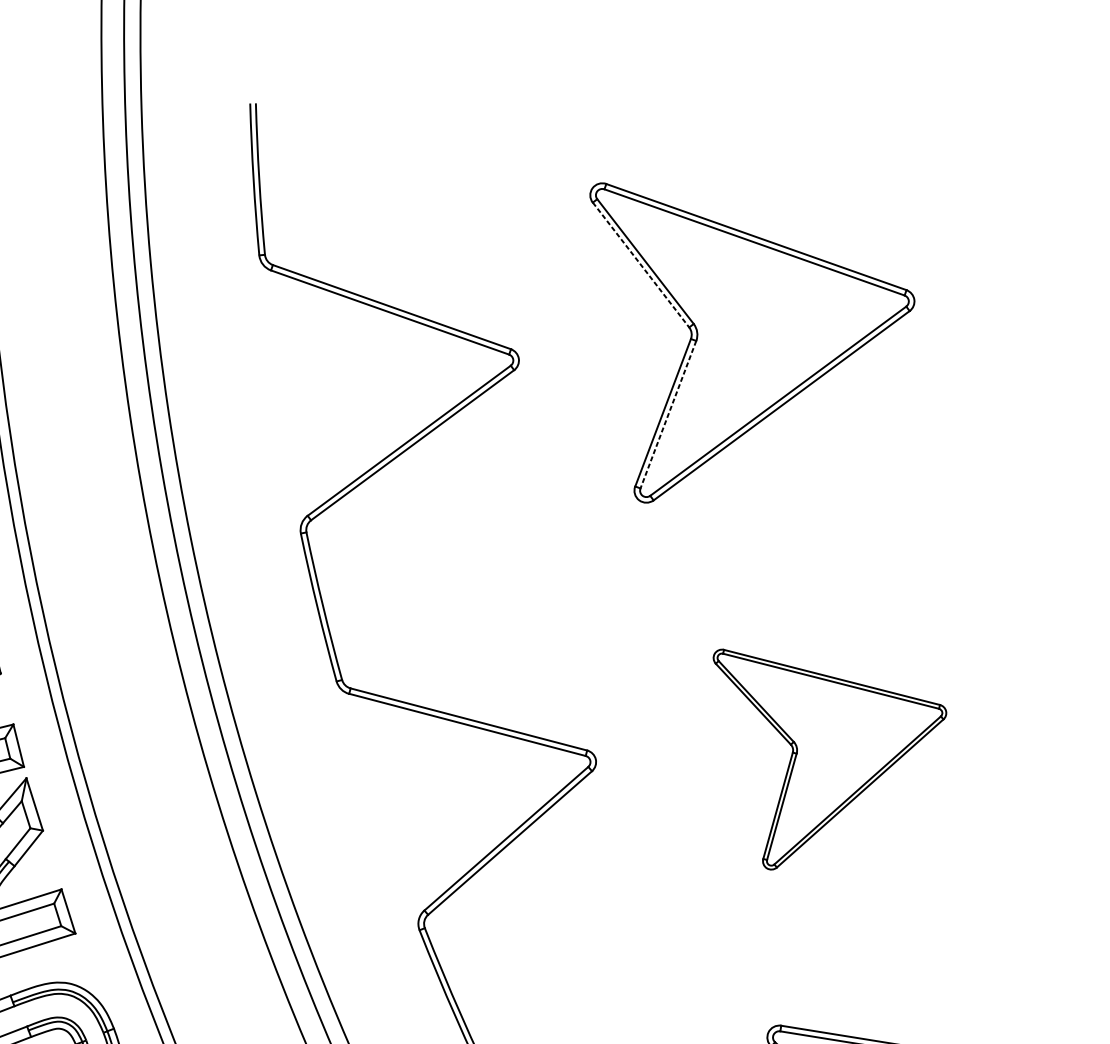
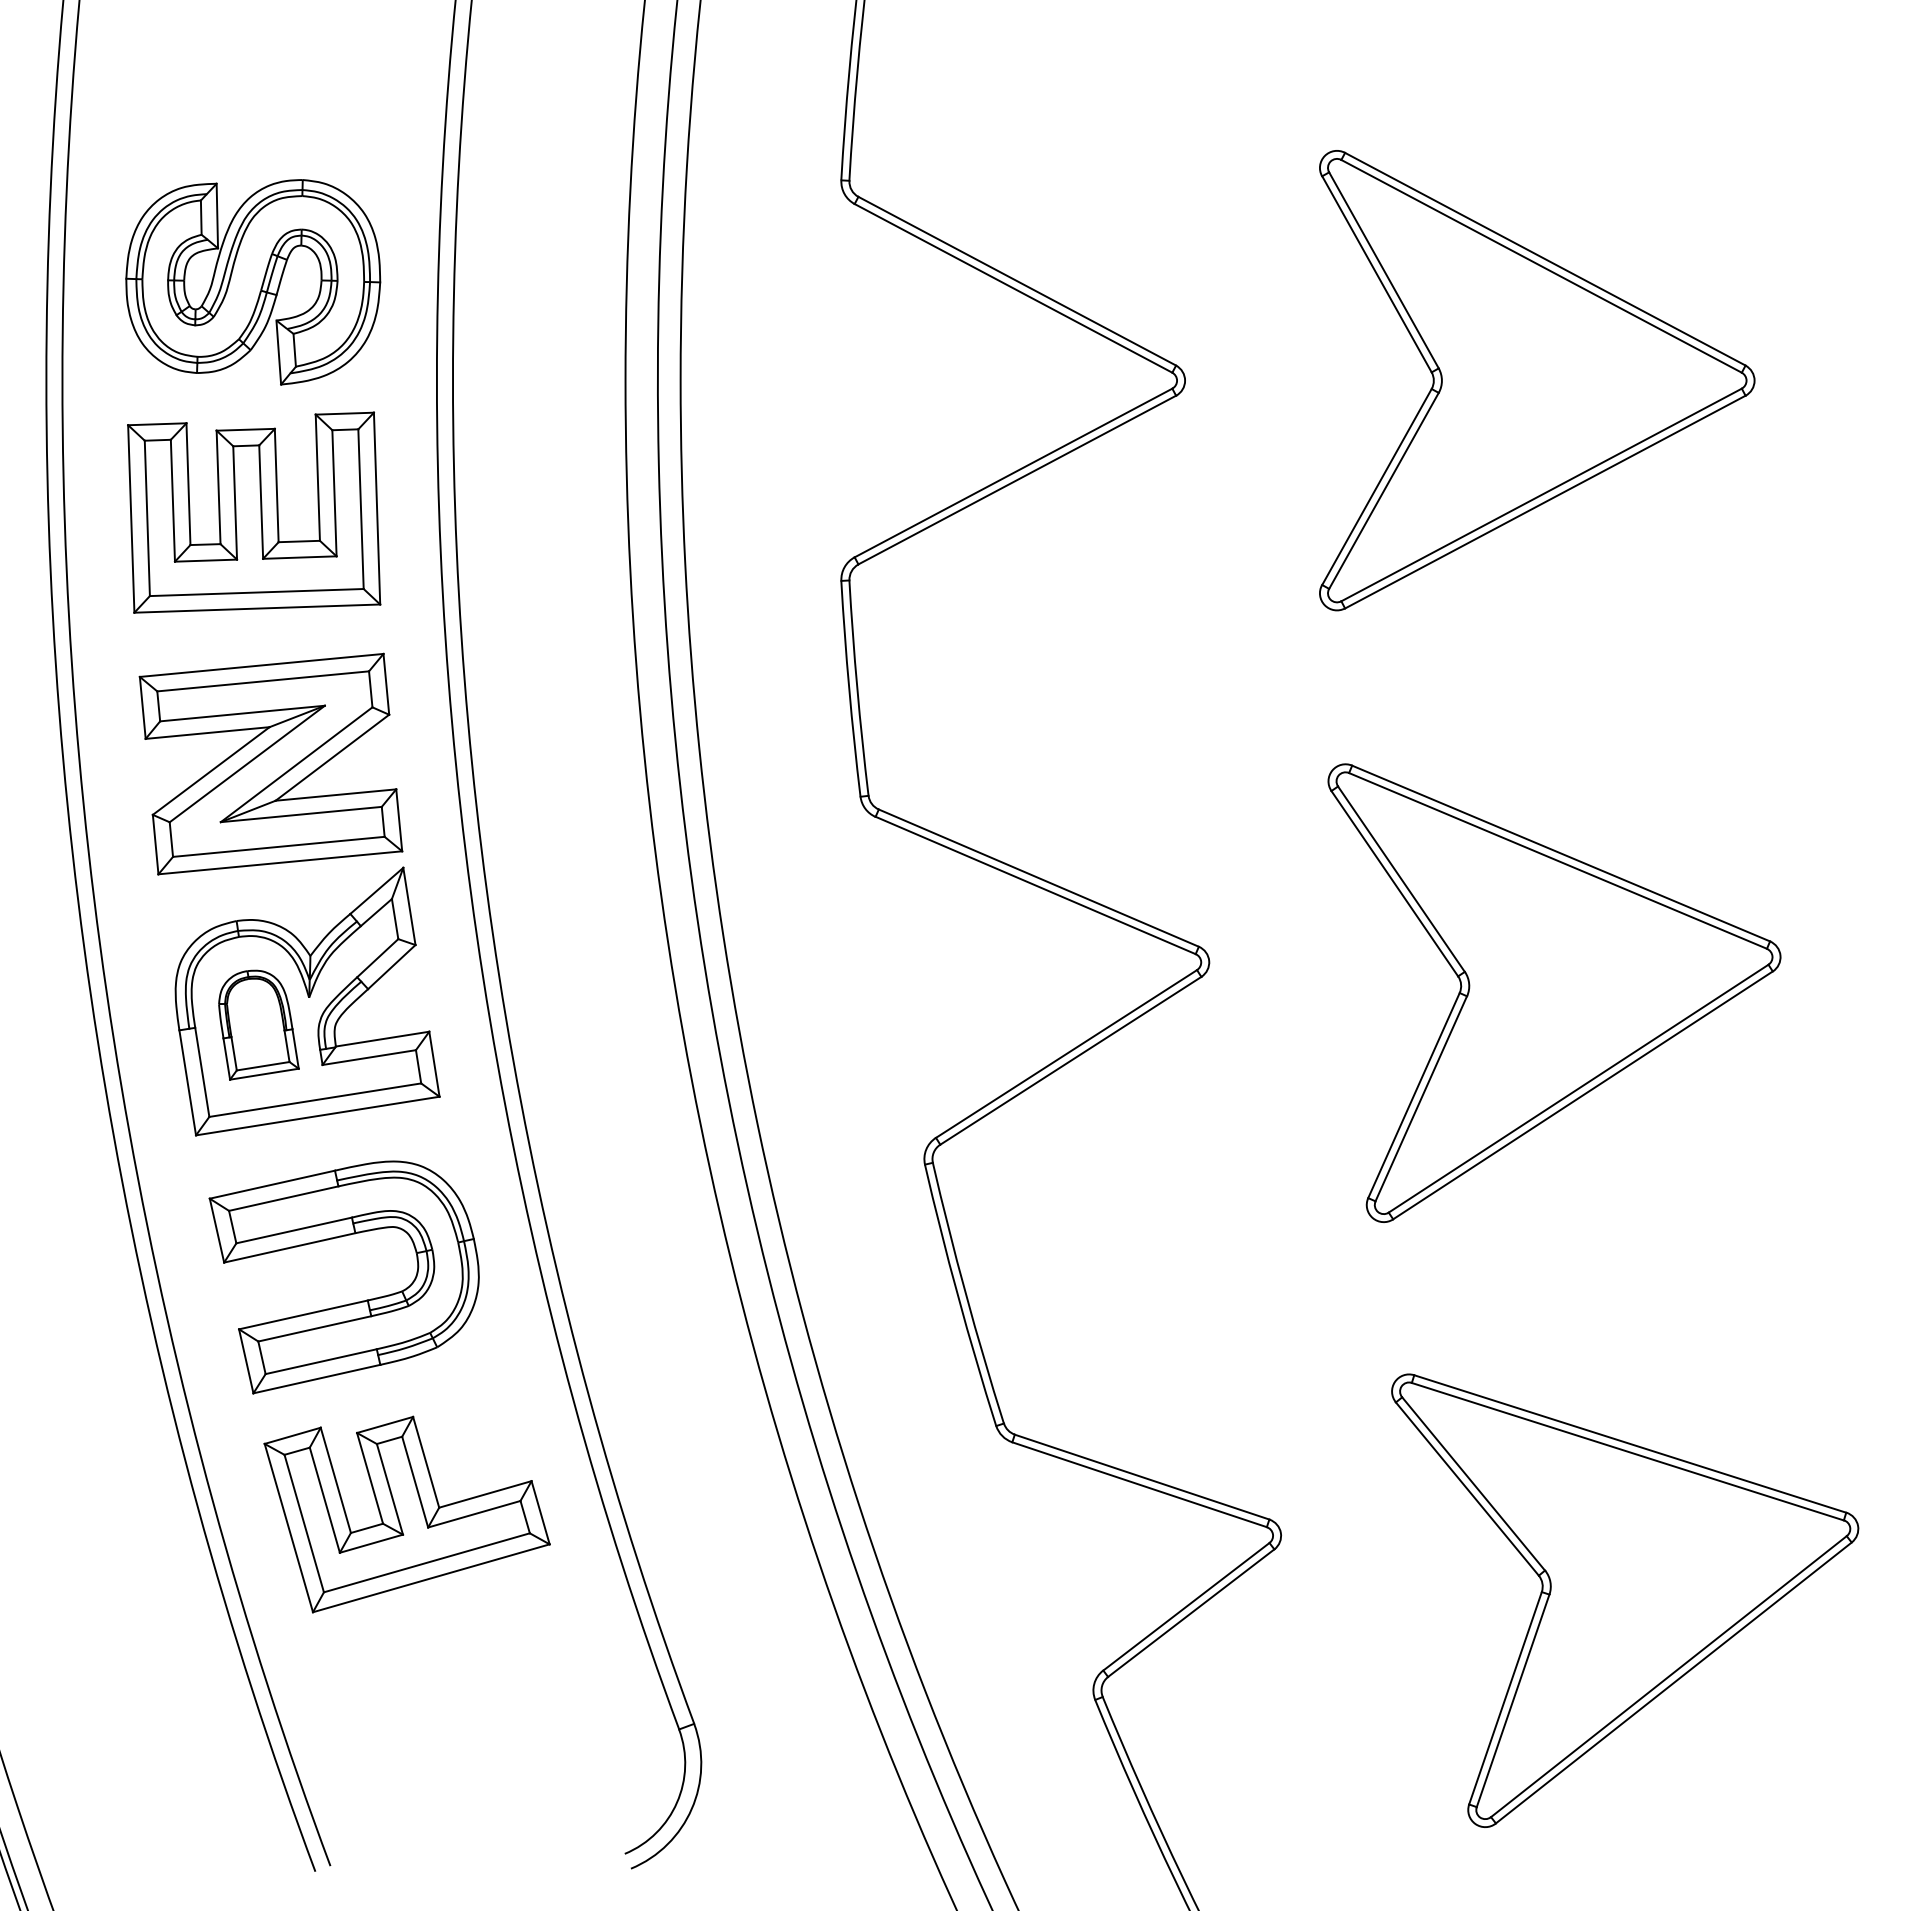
line: (641, 265) -> (1377, 274), dashed -> solid
line: (668, 415) -> (1383, 491), dashed -> solid
part: (838, 745) -> (1554, 992), size x1.43

